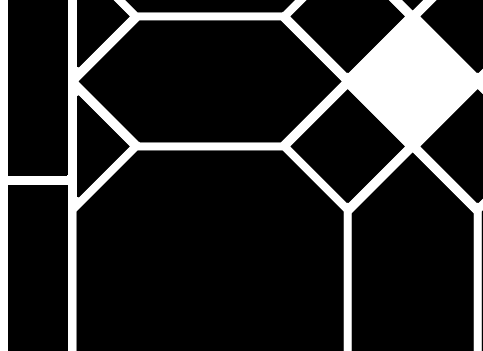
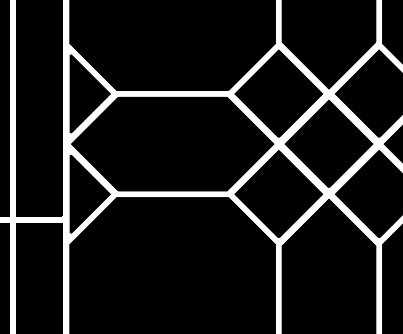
part: (412, 80) -> (328, 143), added

